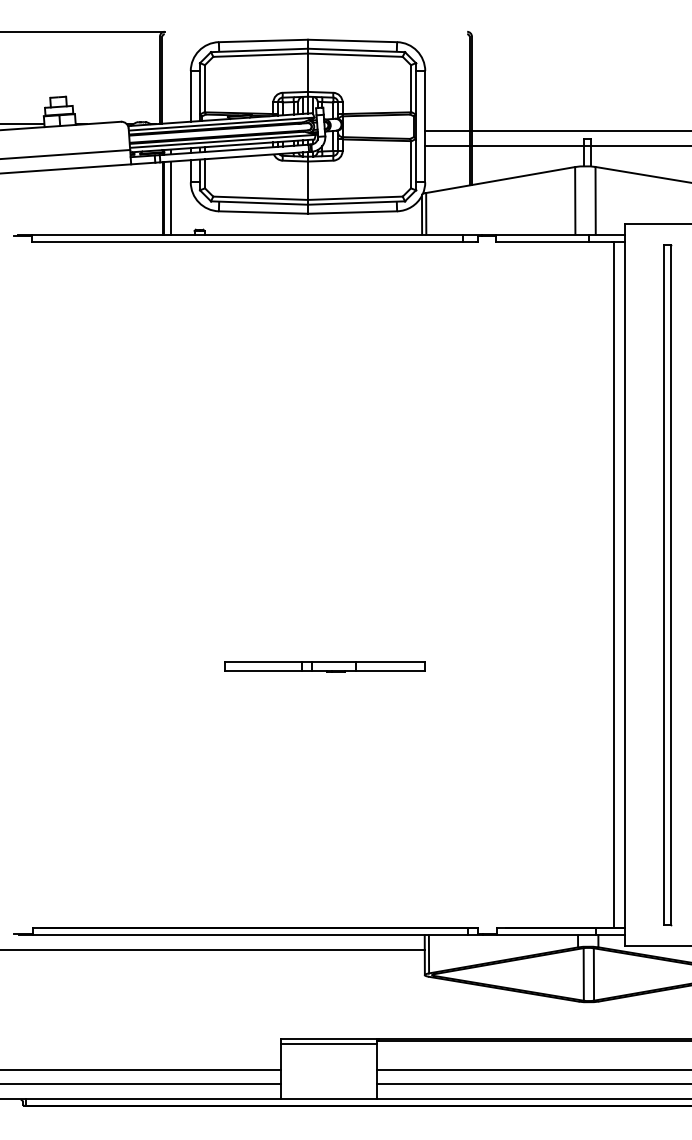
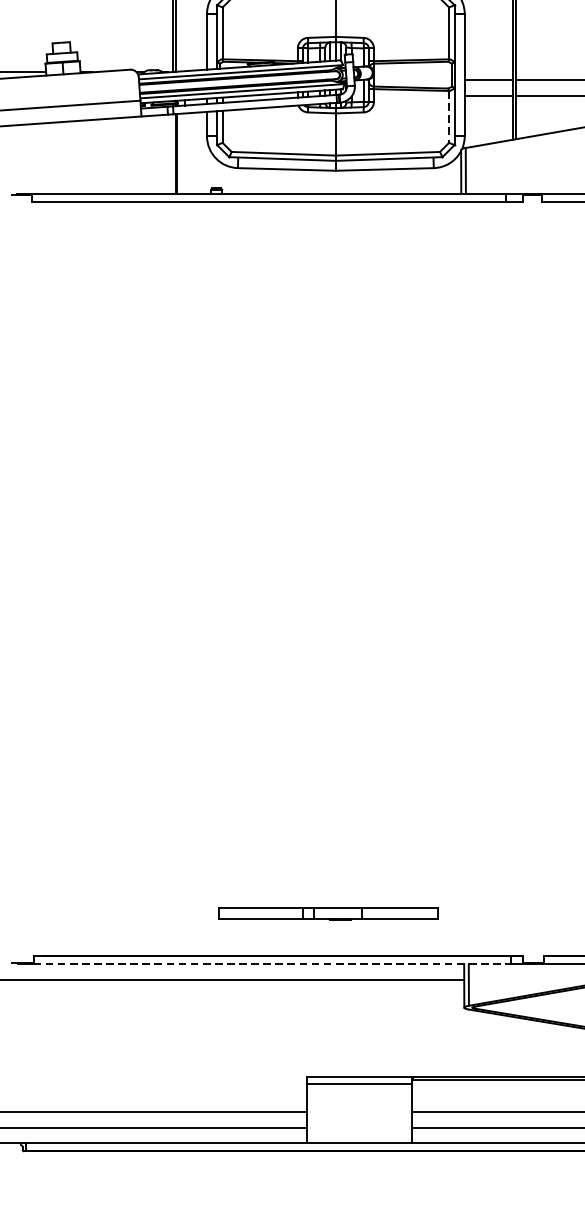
line: (411, 165) -> (449, 117), solid -> dashed
line: (170, 197) -> (184, 152), removed
part: (324, 666) -> (327, 913), moved
line: (250, 935) -> (272, 964), solid -> dashed

